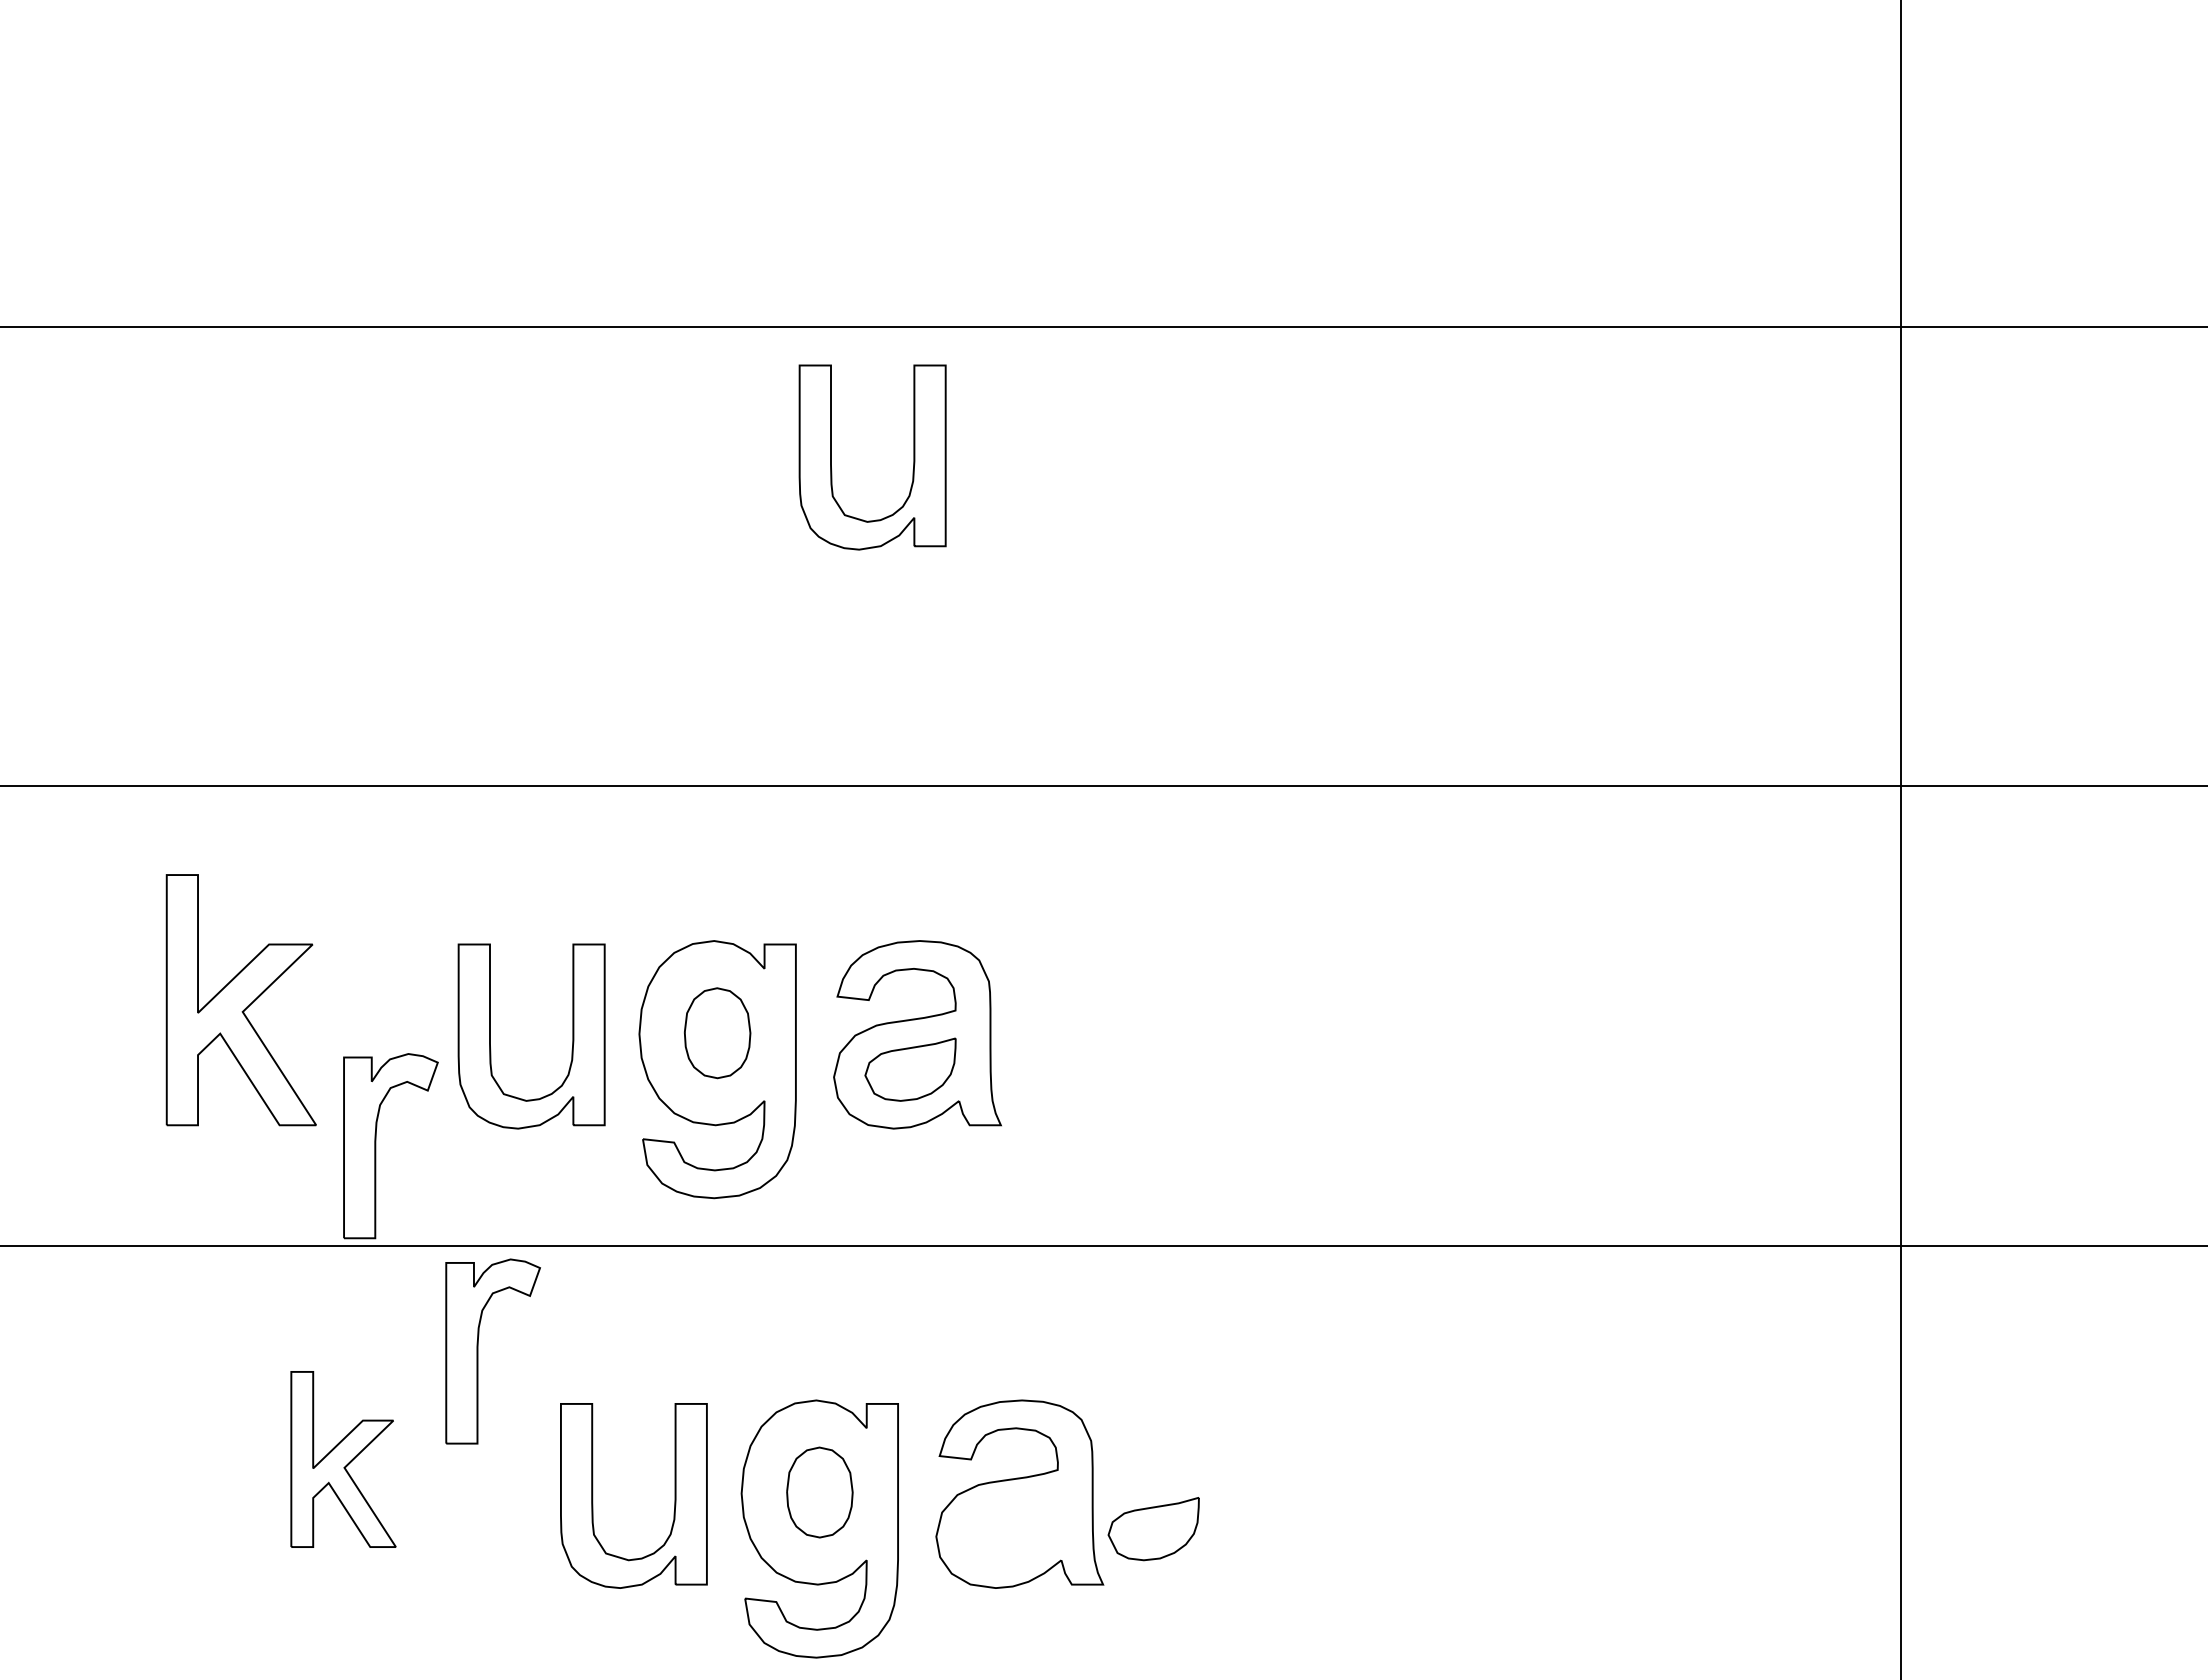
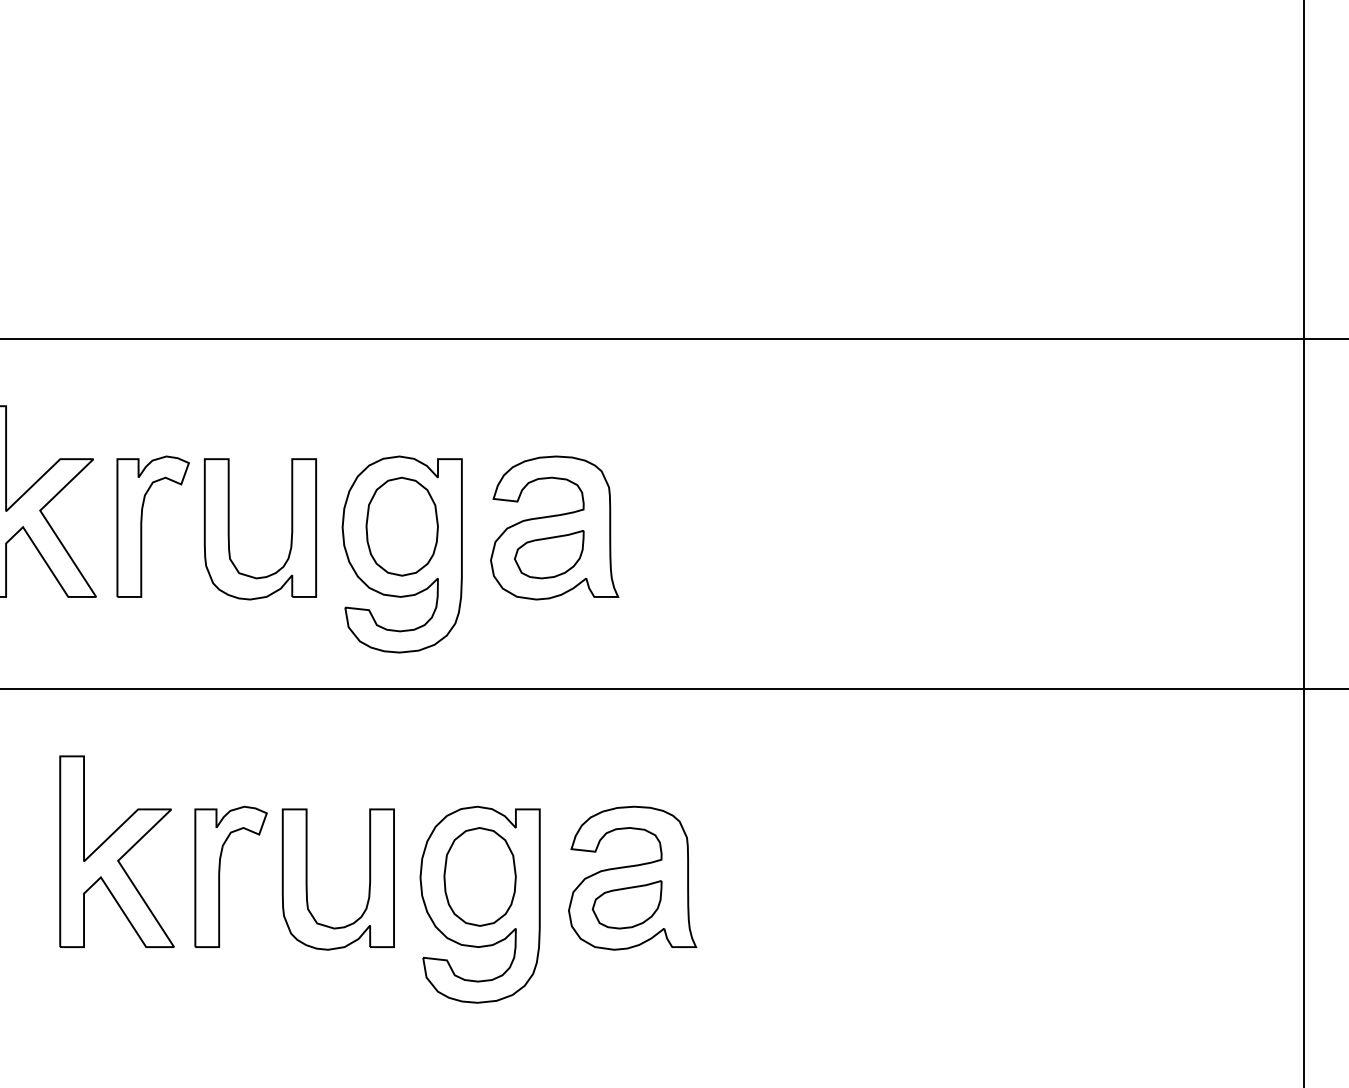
part: (831, 457) -> (489, 87), removed
part: (717, 1033) -> (402, 527), size x1.43
part: (376, 1146) -> (142, 527), moved
part: (478, 1351) -> (219, 876), moved
part: (343, 1459) -> (117, 851), size x1.43
part: (819, 1492) -> (479, 876), size x1.43
part: (1153, 1529) -> (627, 905), moved

